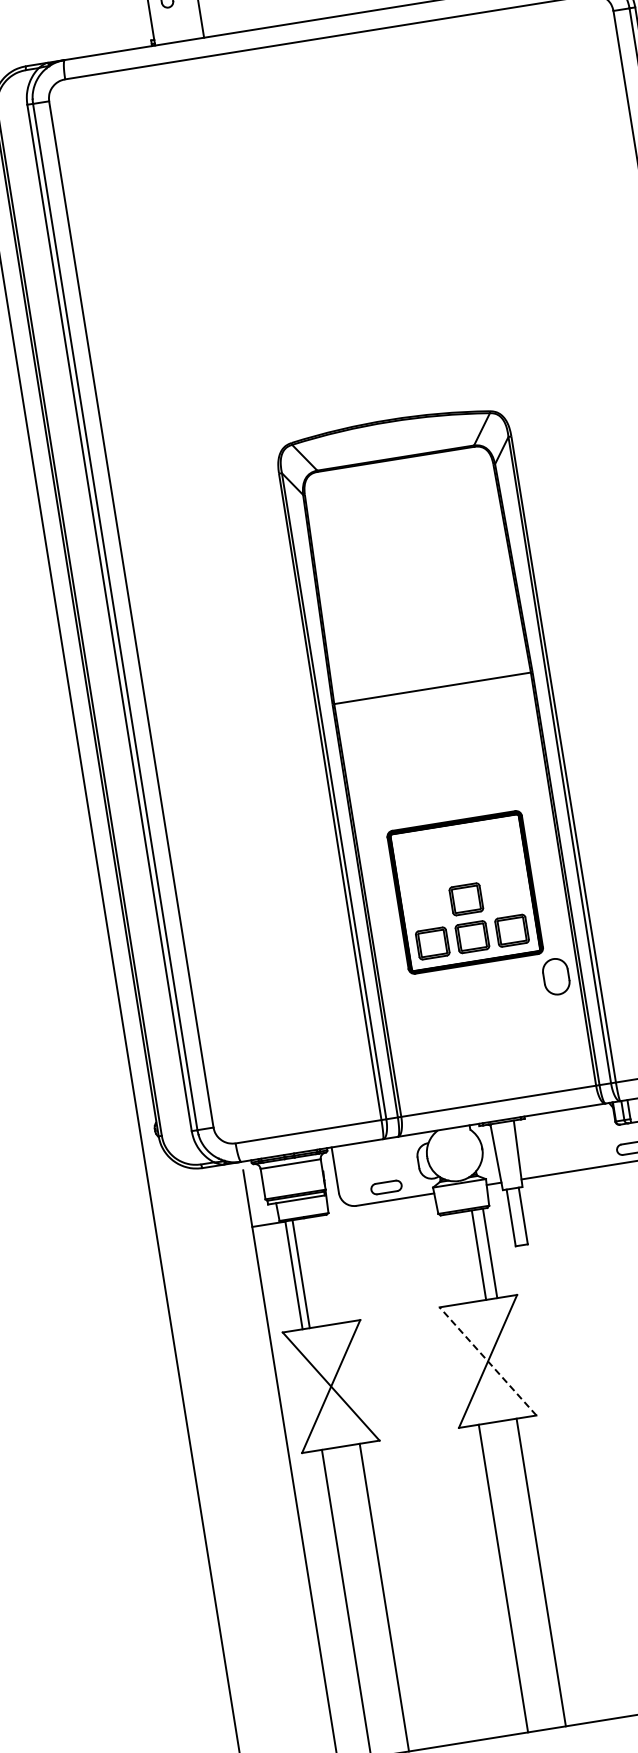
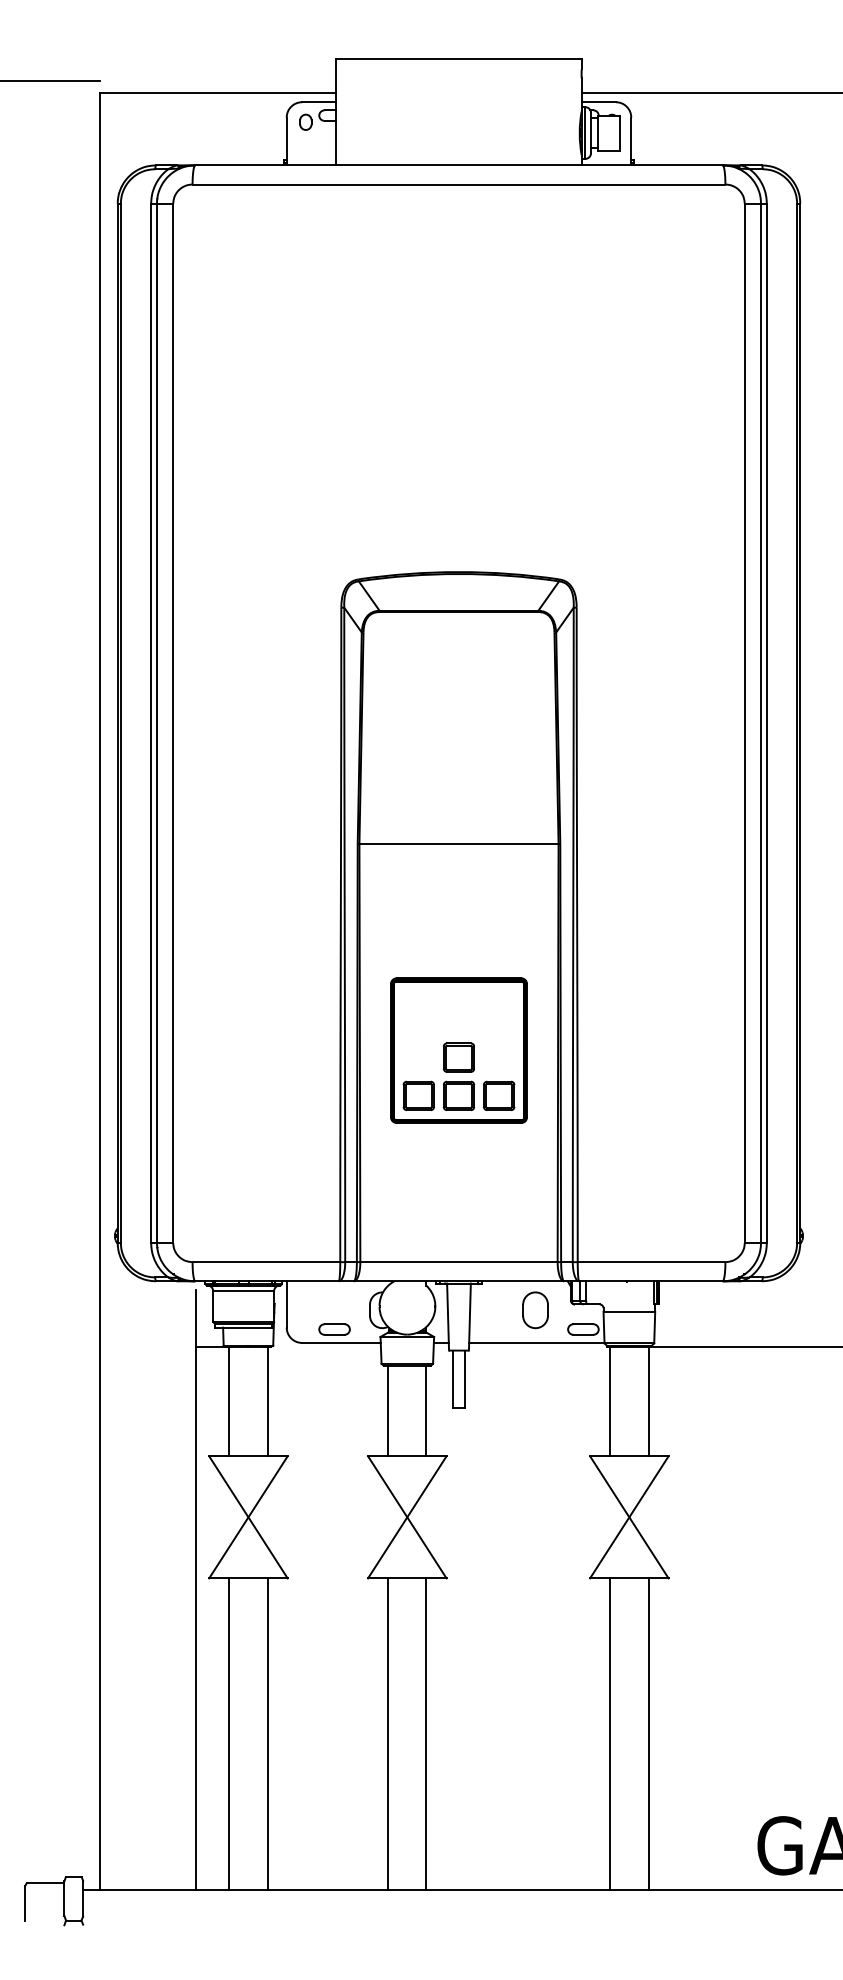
part: (556, 976) -> (535, 1310), moved
line: (479, 1254) -> (388, 1410), moved
line: (301, 1274) -> (267, 1401), moved
line: (488, 1361) -> (407, 1517), dashed -> solid

